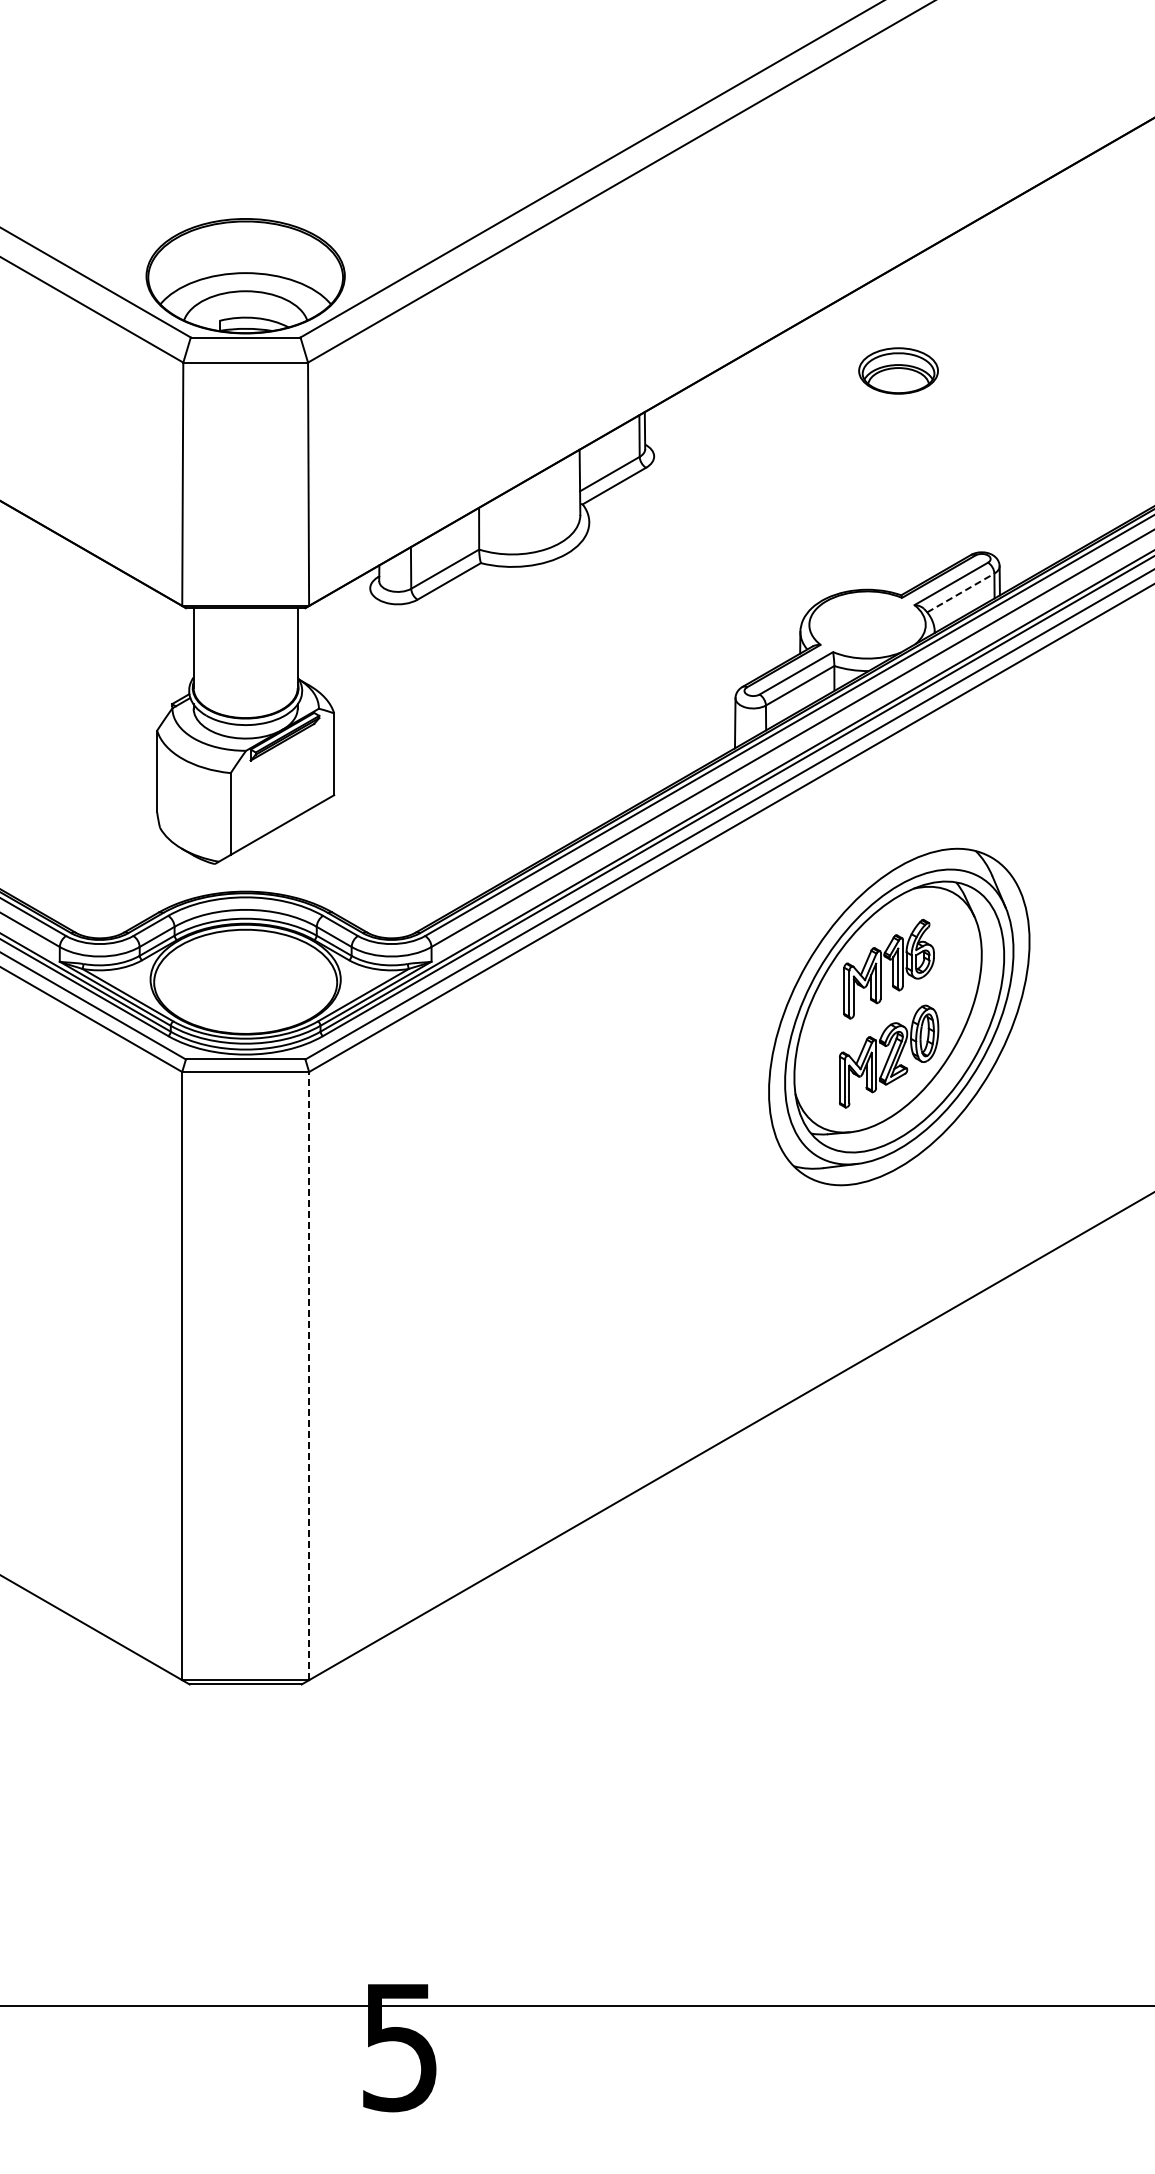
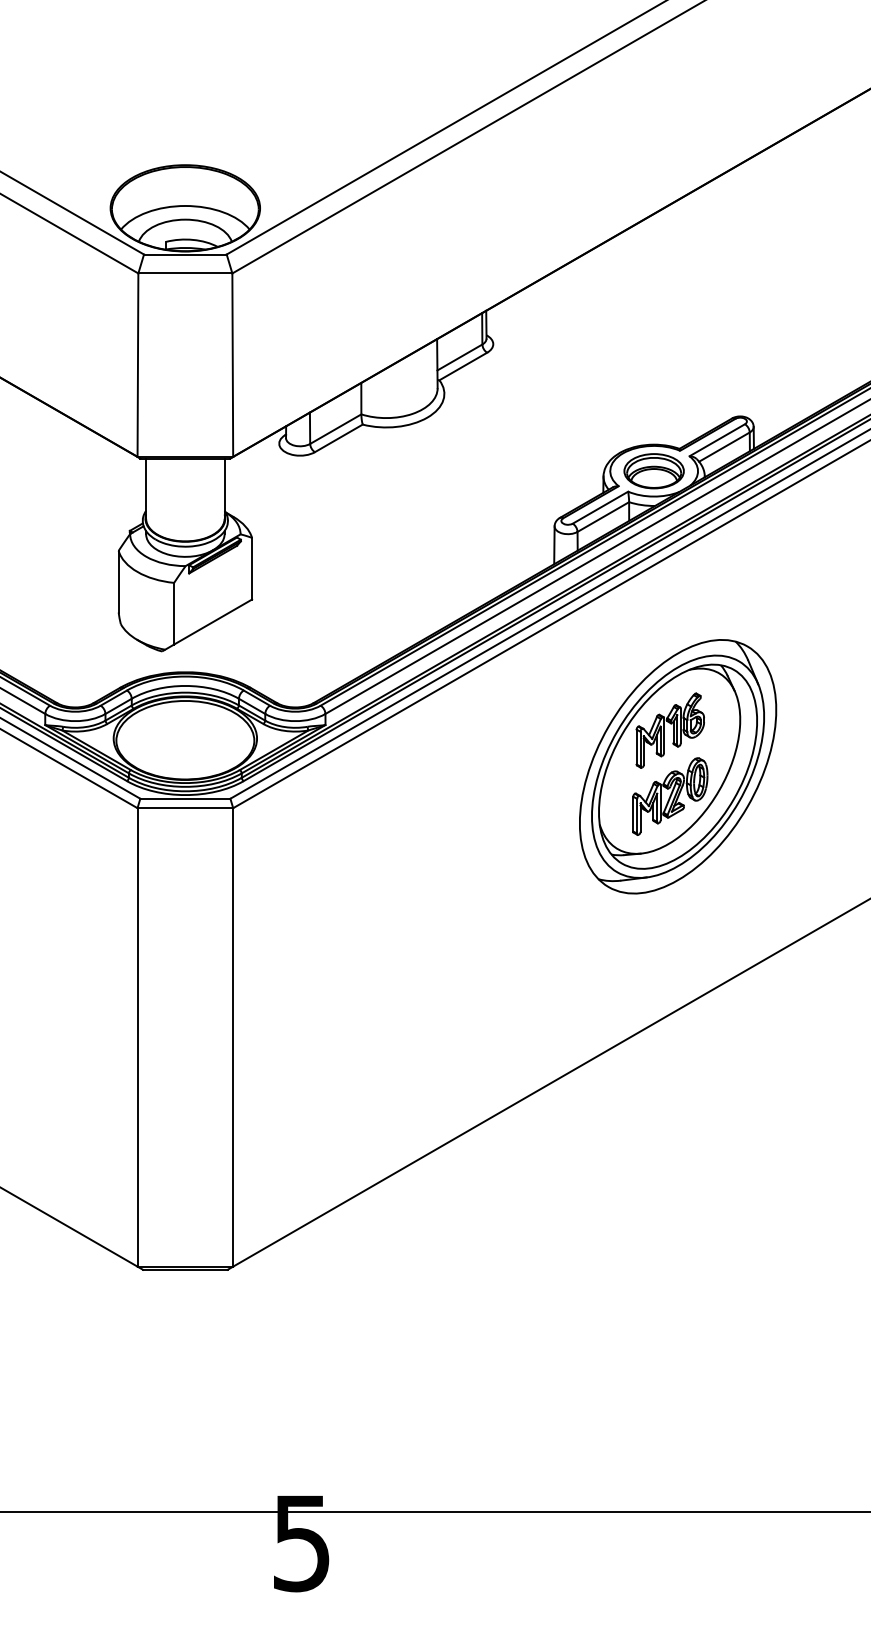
part: (898, 370) -> (654, 470), moved
line: (960, 593) -> (724, 447), dashed -> solid
line: (309, 1375) -> (233, 1036), dashed -> solid

